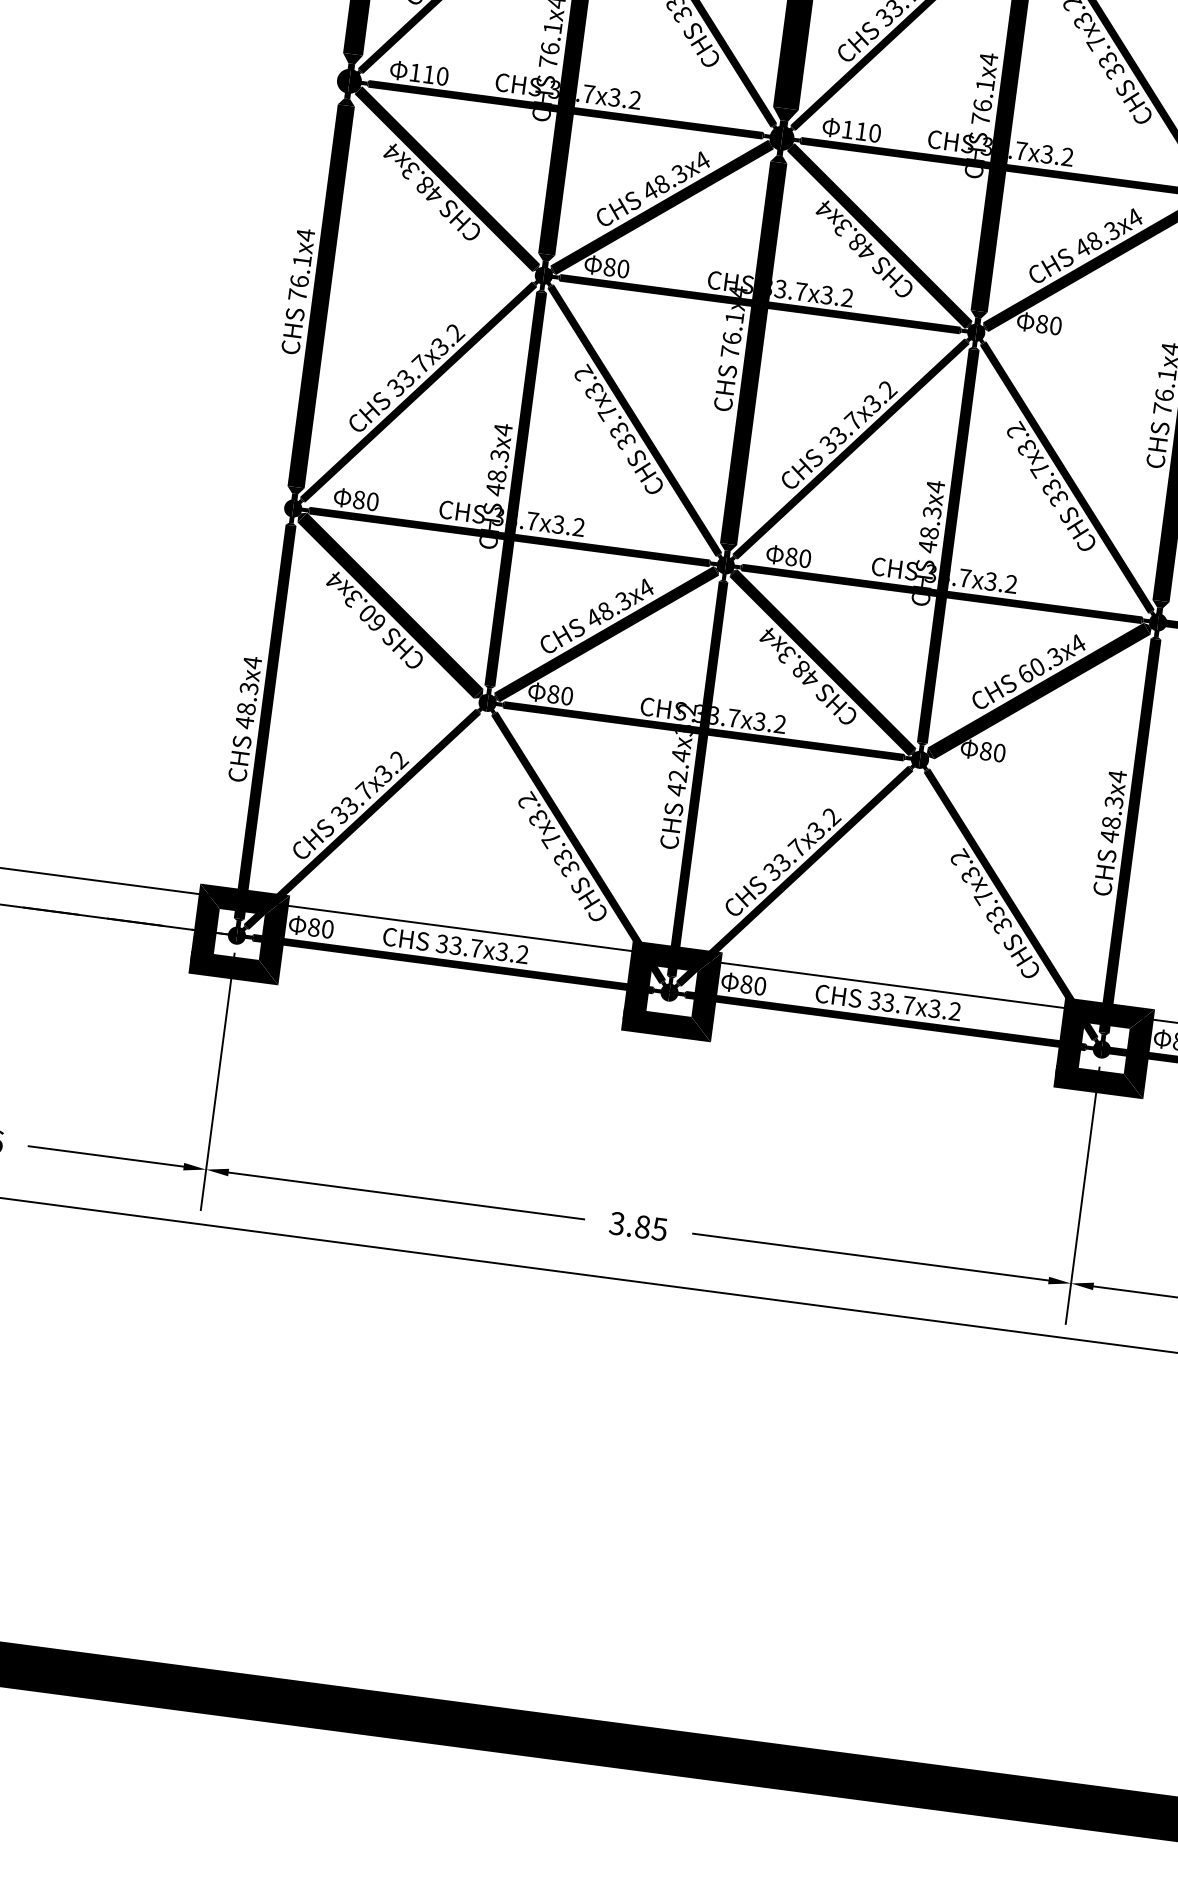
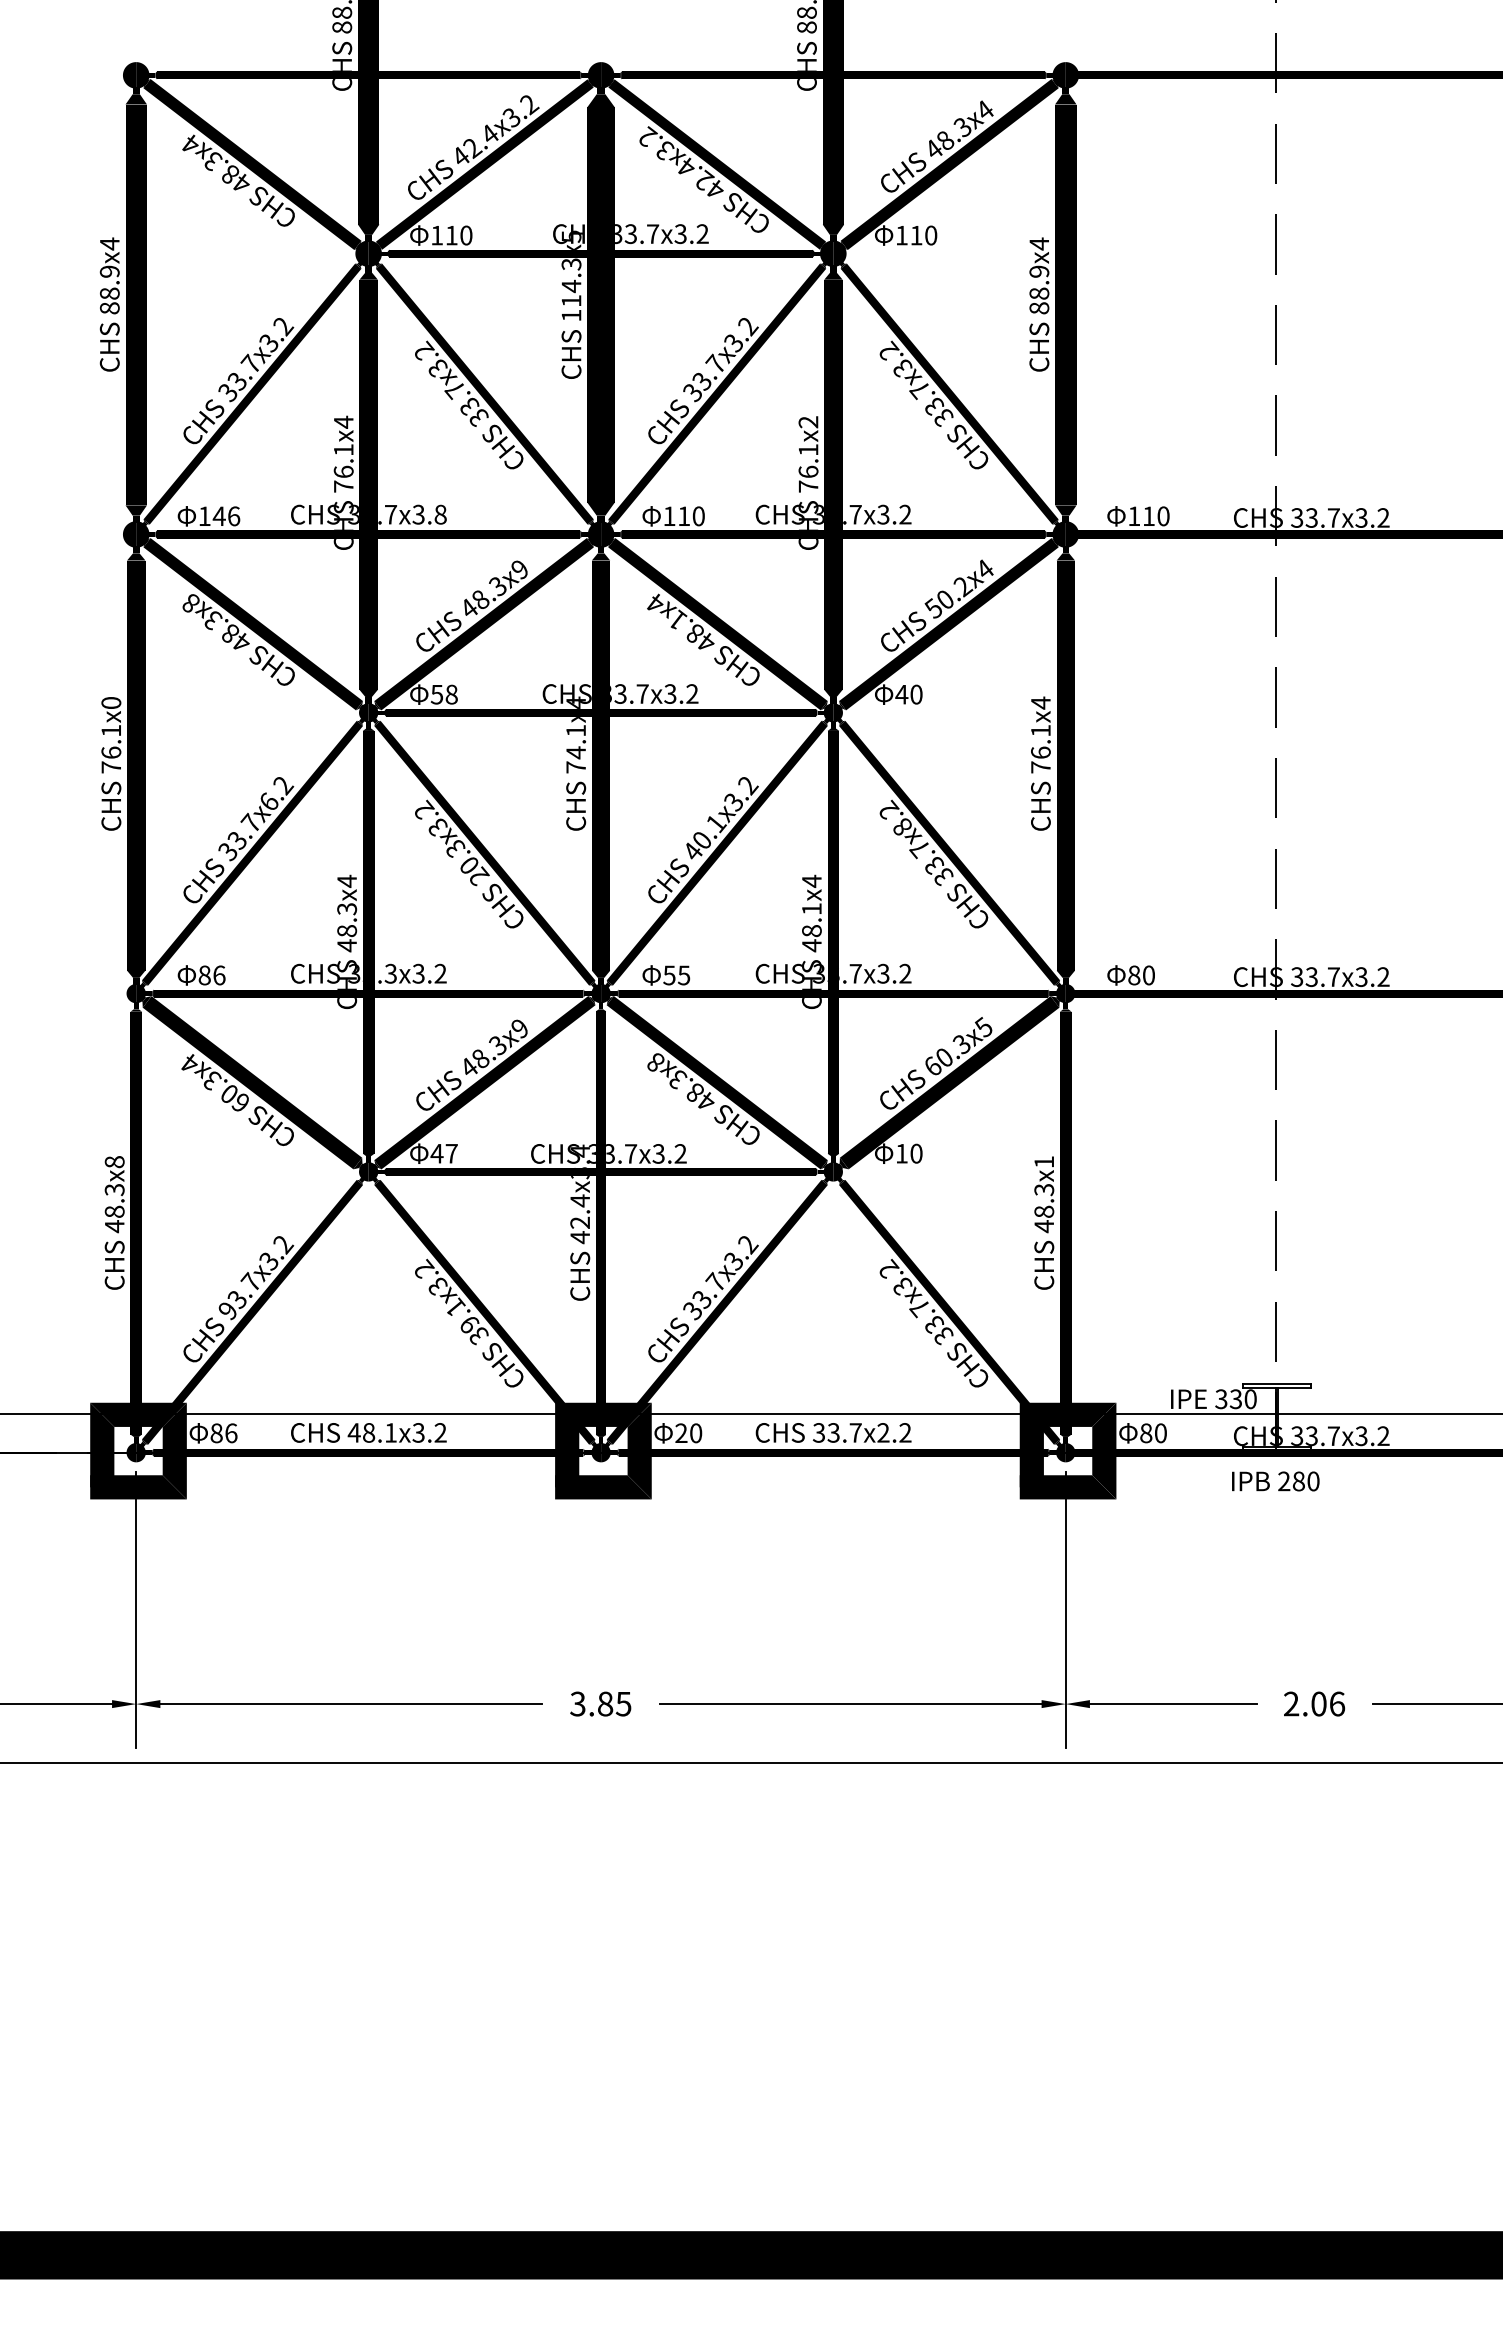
text: (988, 58) -> (808, 421), 76.1x4 -> 76.1x2
text: (435, 75) -> (226, 516), 110 -> 146
text: (635, 100) -> (440, 514), 33.7x3.2 -> 33.7x3.8
text: (391, 151) -> (190, 602), 48.3x4 -> 48.3x8
text: (701, 160) -> (519, 569), 48.3x4 -> 48.3x9
text: (843, 226) -> (678, 619), 48.3x4 -> 48.1x4
text: (305, 234) -> (111, 702), 76.1x4 -> 76.1x0
text: (1097, 239) -> (948, 597), 48.3x4 -> 50.2x4
text: (615, 267) -> (443, 694), 80 -> 58
text: (1041, 323) -> (901, 694), 80 -> 40
text: (732, 338) -> (576, 752), 76.1x4 -> 74.1x4
text: (439, 345) -> (268, 801), 33.7x3.2 -> 33.7x6.2
text: (616, 426) -> (466, 862), 33.7x3.2 -> 20.3x3.2
text: (841, 431) -> (704, 836), 33.7x3.2 -> 40.1x3.2
text: (1026, 447) -> (902, 827), 33.7x3.2 -> 33.7x8.2
text: (372, 501) -> (219, 975), 80 -> 86
text: (931, 512) -> (811, 909), 48.3x4 -> 48.1x4
text: (532, 520) -> (390, 973), 33.7x3.2 -> 33.3x3.2
text: (798, 557) -> (676, 975), 80 -> 55
text: (645, 587) -> (519, 1028), 48.3x4 -> 48.3x9
text: (768, 635) -> (655, 1061), 48.3x4 -> 48.3x8
text: (1077, 643) -> (983, 1027), 60.3x4 -> 60.3x5
text: (252, 662) -> (114, 1161), 48.3x4 -> 48.3x8
text: (559, 694) -> (443, 1153), 80 -> 47
text: (686, 708) -> (579, 1150), 42.4x3.2 -> 42.4x3.4
text: (985, 751) -> (901, 1153), 80 -> 10
text: (1116, 775) -> (1043, 1161), 48.3x4 -> 48.3x1
text: (339, 815) -> (227, 1311), 33.7x3.2 -> 93.7x3.2
text: (556, 847) -> (461, 1315), 33.7x3.2 -> 39.1x3.2
text: (327, 929) -> (231, 1433), 80 -> 86
text: (459, 945) -> (372, 1432), 33.7x3.2 -> 48.1x3.2
text: (746, 984) -> (681, 1433), 80 -> 20
text: (934, 1008) -> (883, 1432), 33.7x3.2 -> 33.7x2.2

